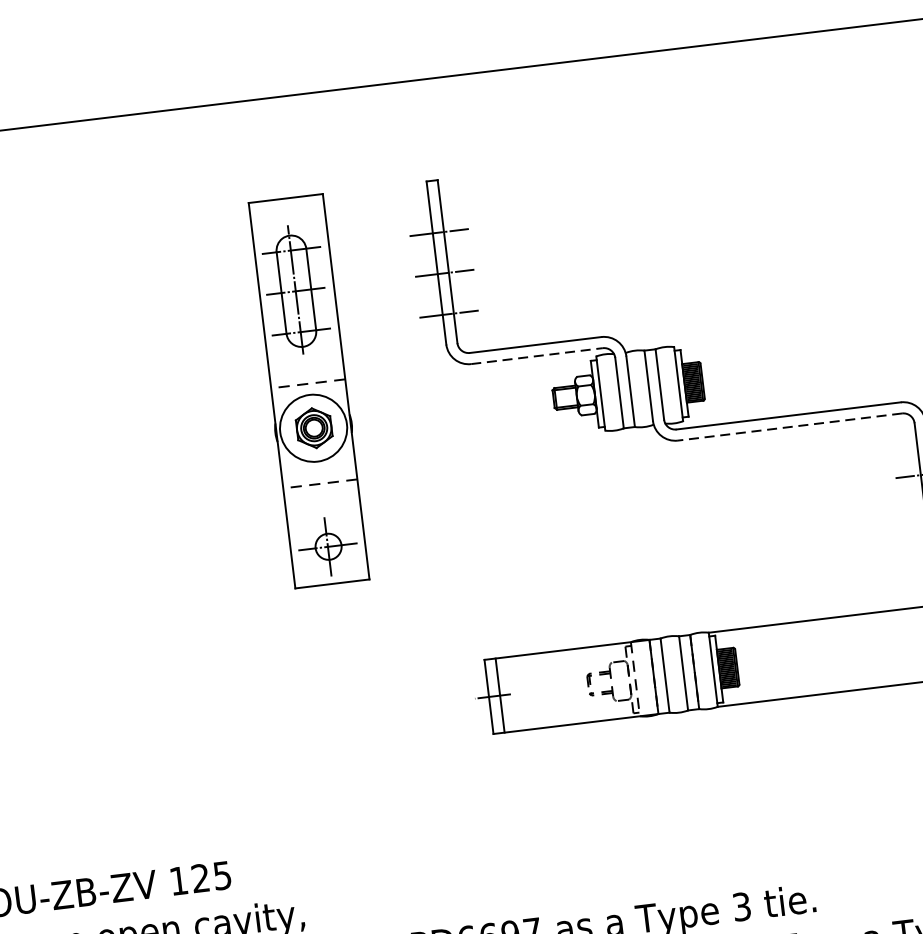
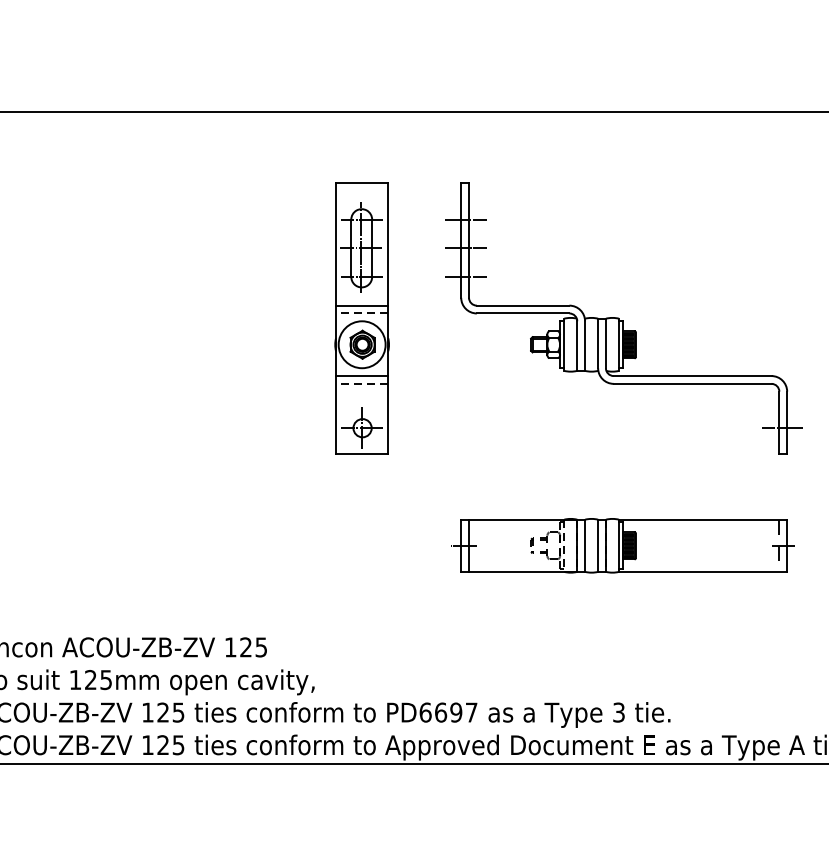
line: (537, 356) -> (523, 313), dashed -> solid
line: (307, 372) -> (362, 305), added
line: (789, 426) -> (692, 383), dashed -> solid
line: (319, 473) -> (362, 376), added

